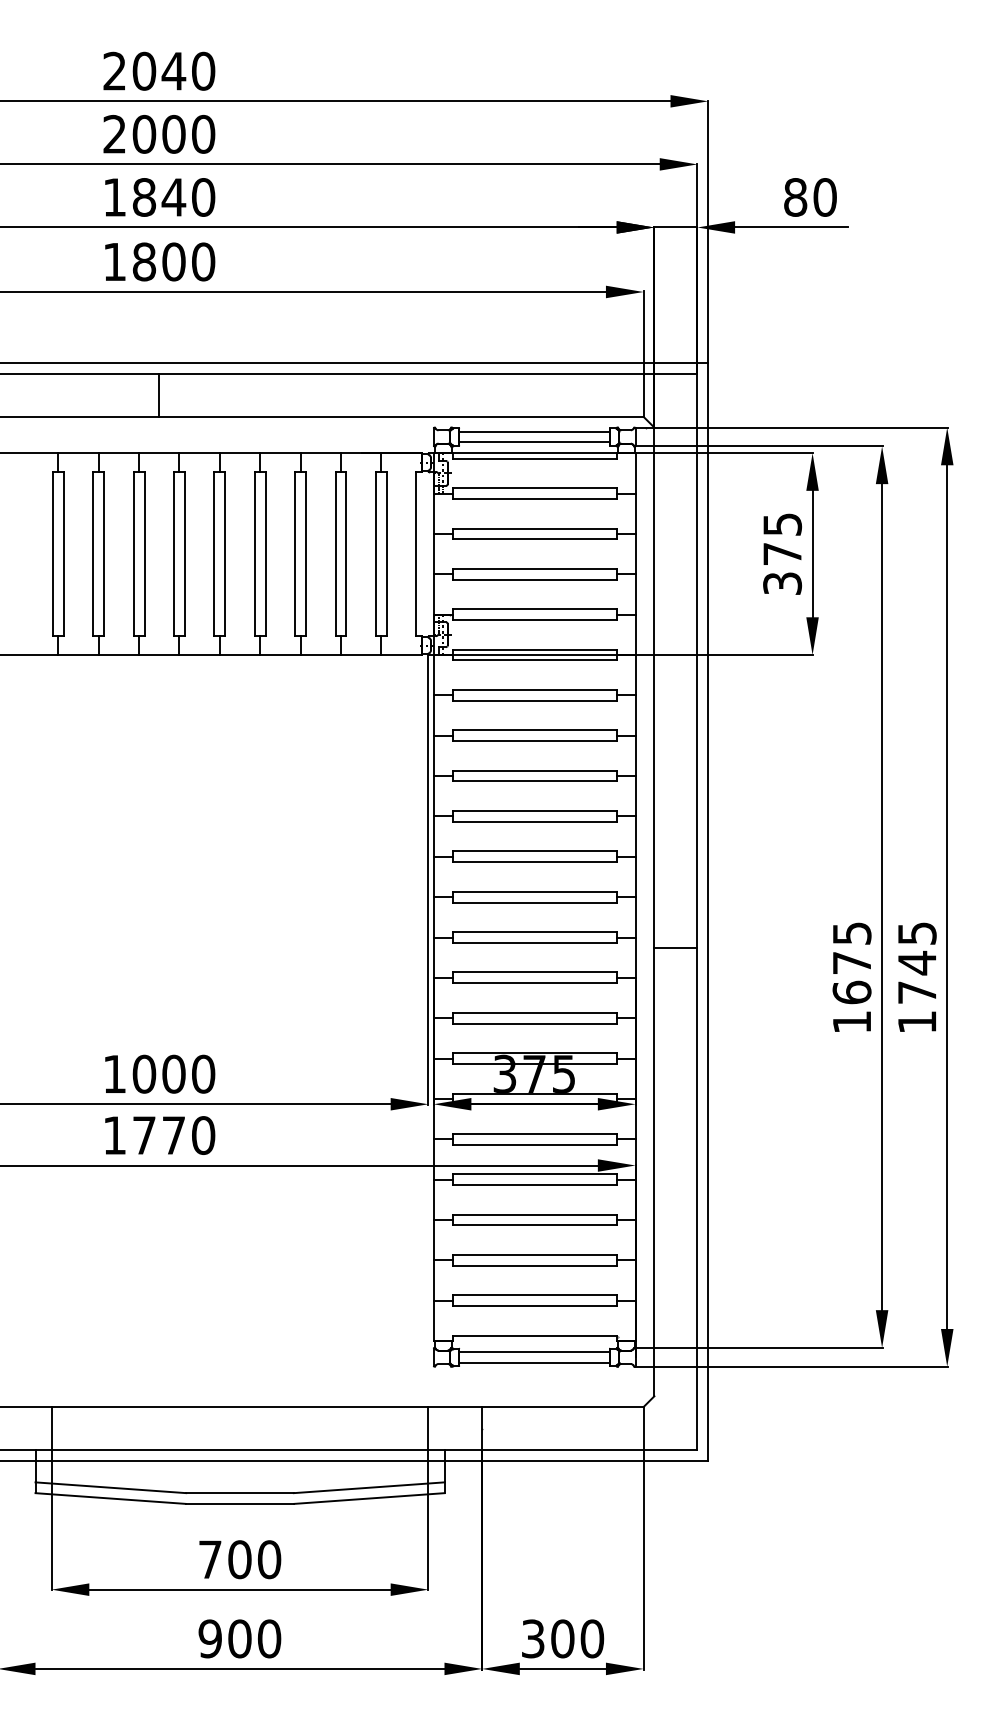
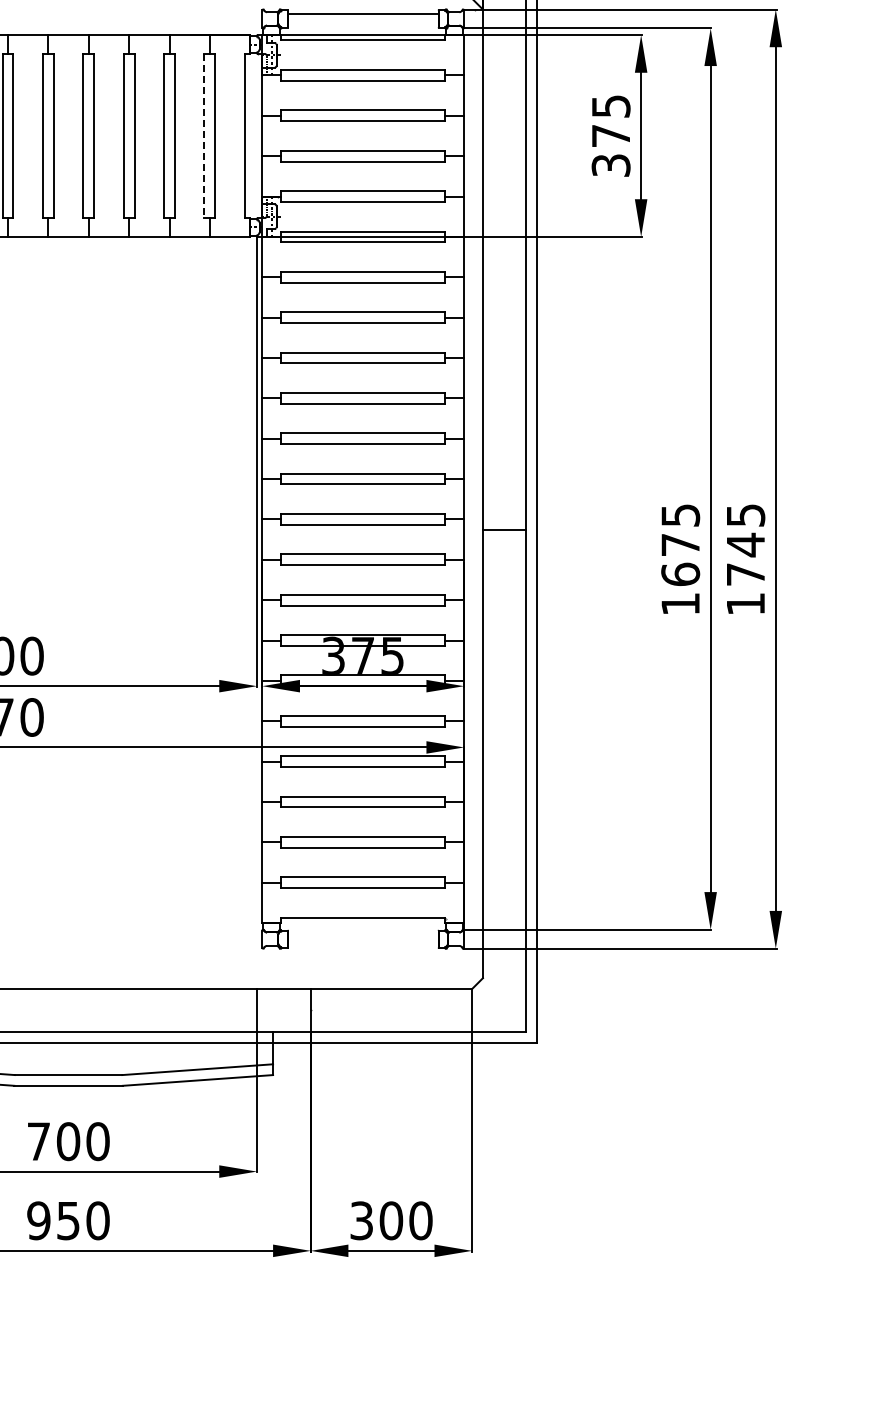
line: (534, 442) -> (363, 24), removed
line: (375, 554) -> (204, 136), solid -> dashed
line: (534, 1351) -> (363, 933), removed
line: (534, 1362) -> (363, 944), removed
text: (239, 1638) -> (68, 1220), 900 -> 950

